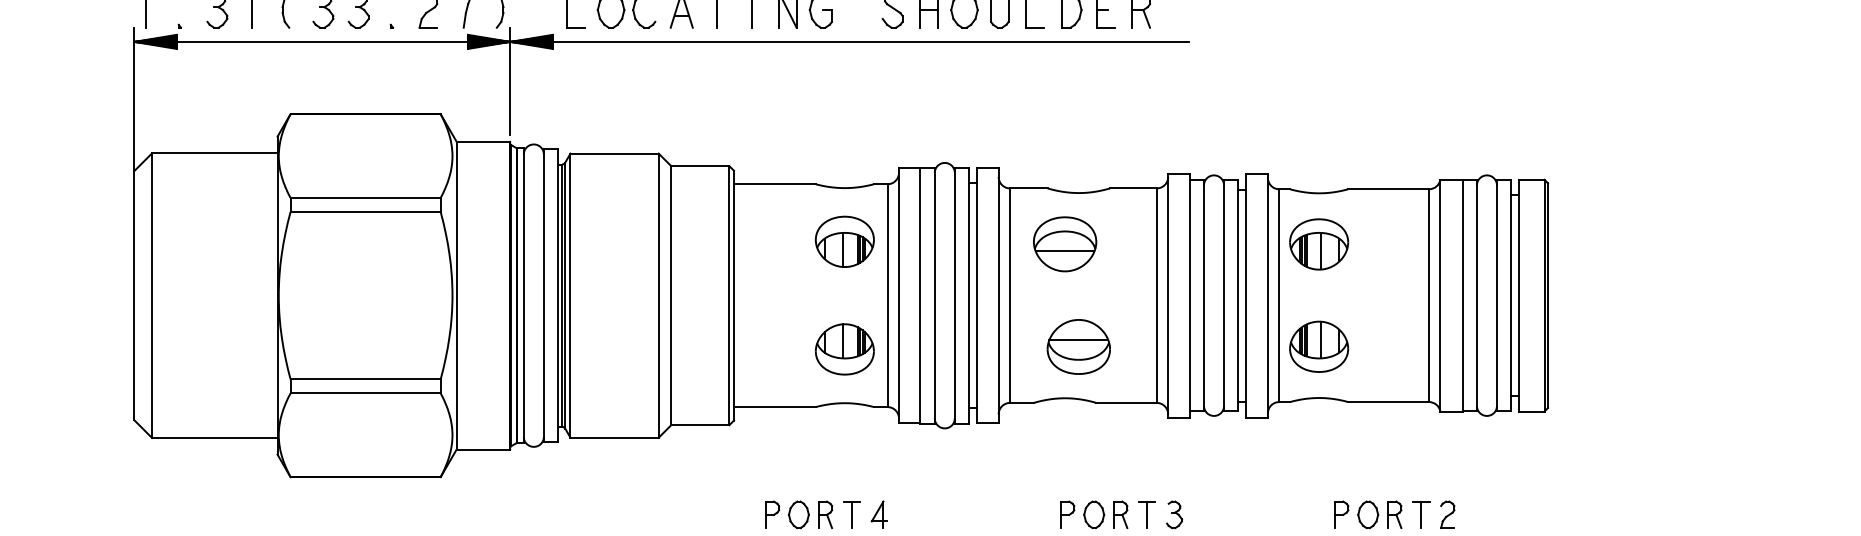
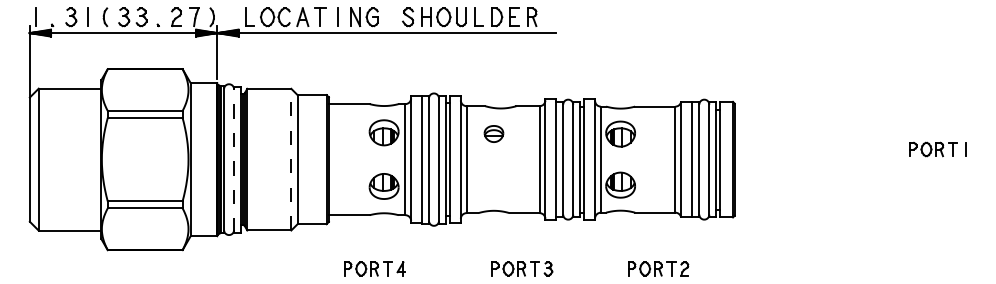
part: (1064, 243) -> (493, 133), size x0.6
line: (544, 295) -> (234, 159), solid -> dashed
line: (659, 295) -> (291, 159), solid -> dashed
part: (1078, 345) -> (500, 184), removed

